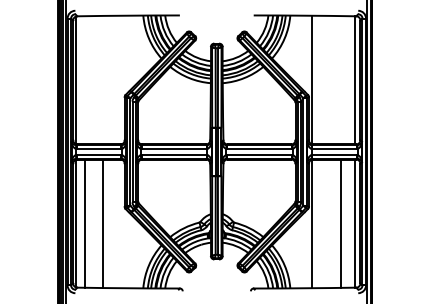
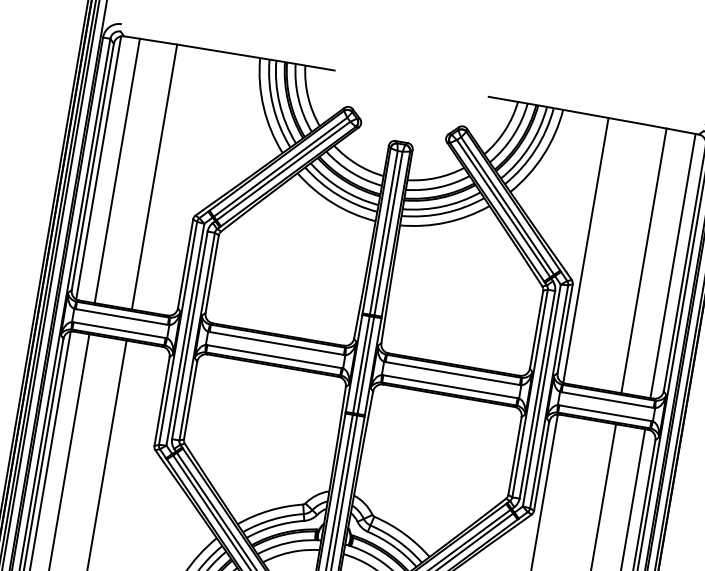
line: (103, 79) -> (155, 175), added
line: (85, 80) -> (118, 171), added
line: (340, 80) -> (643, 261), added

